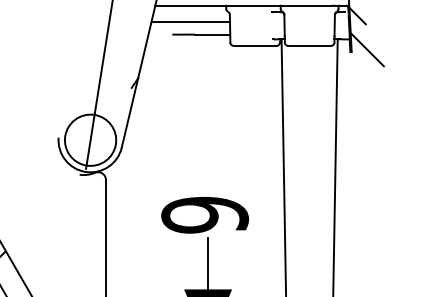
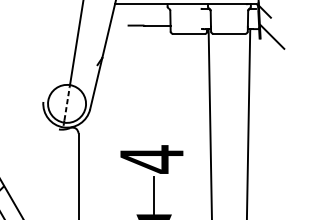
line: (190, 21) -> (141, 15), removed
line: (90, 139) -> (66, 103), solid -> dashed
text: (205, 214) -> (152, 158), 9 -> 4

